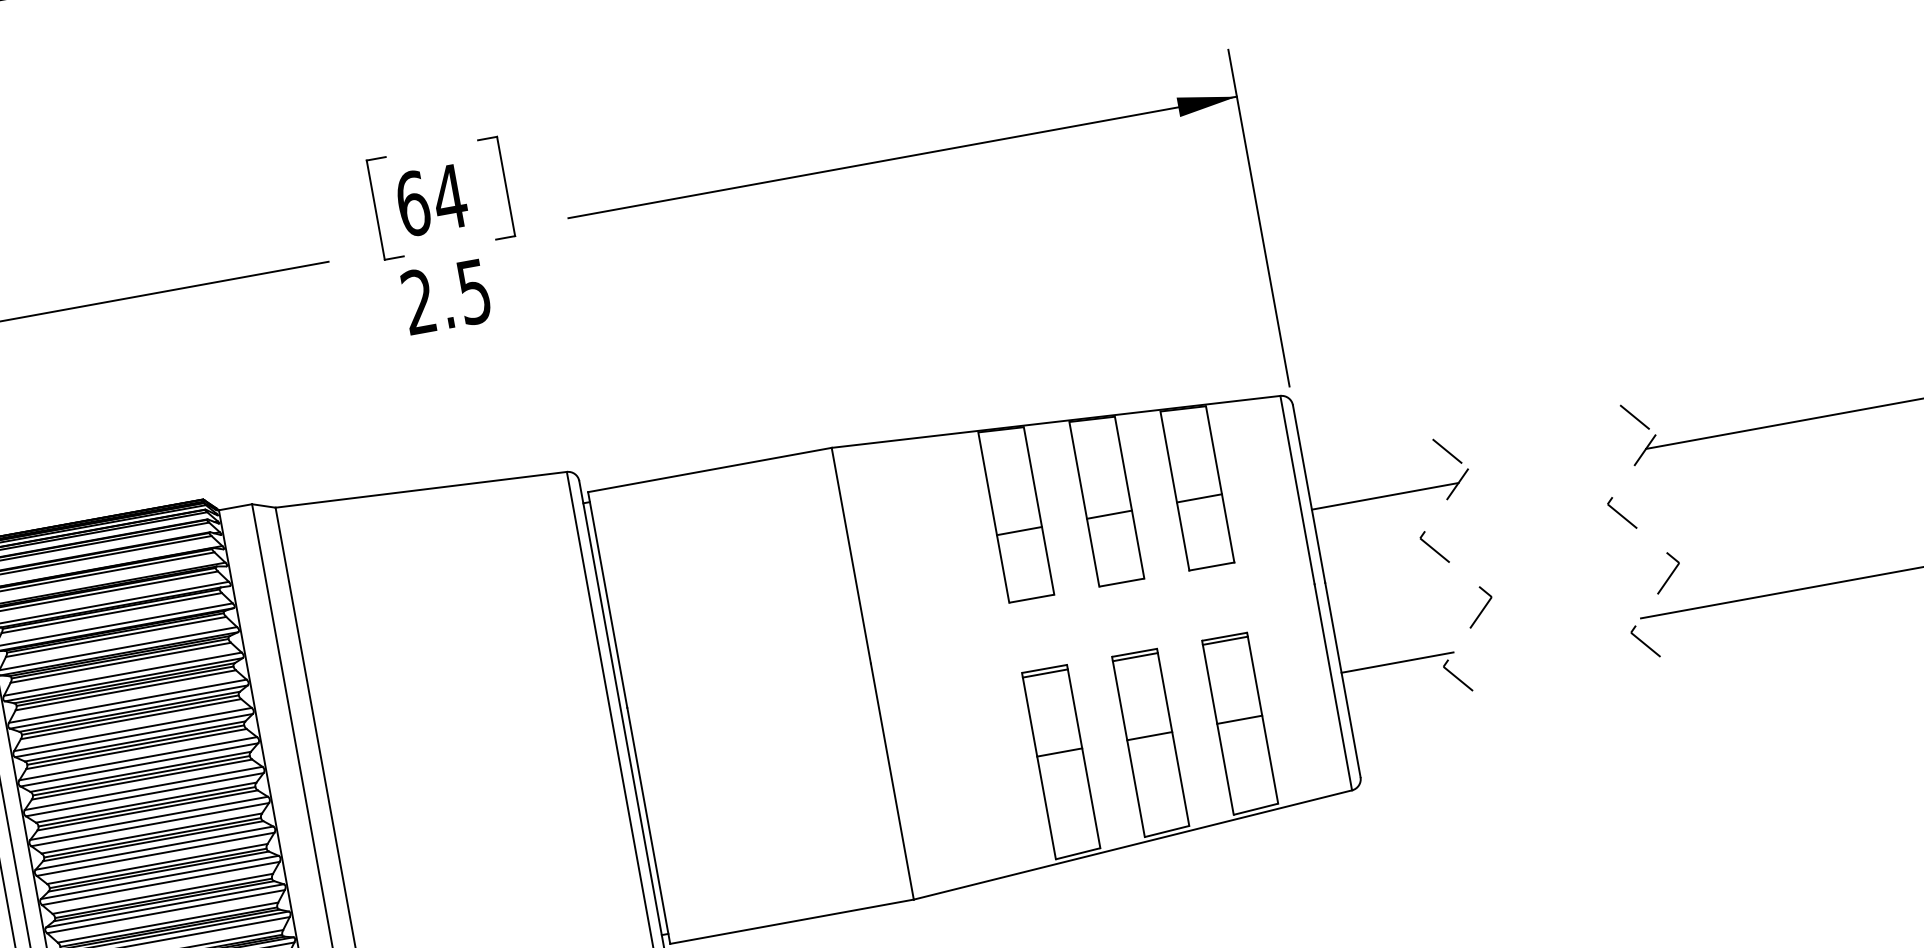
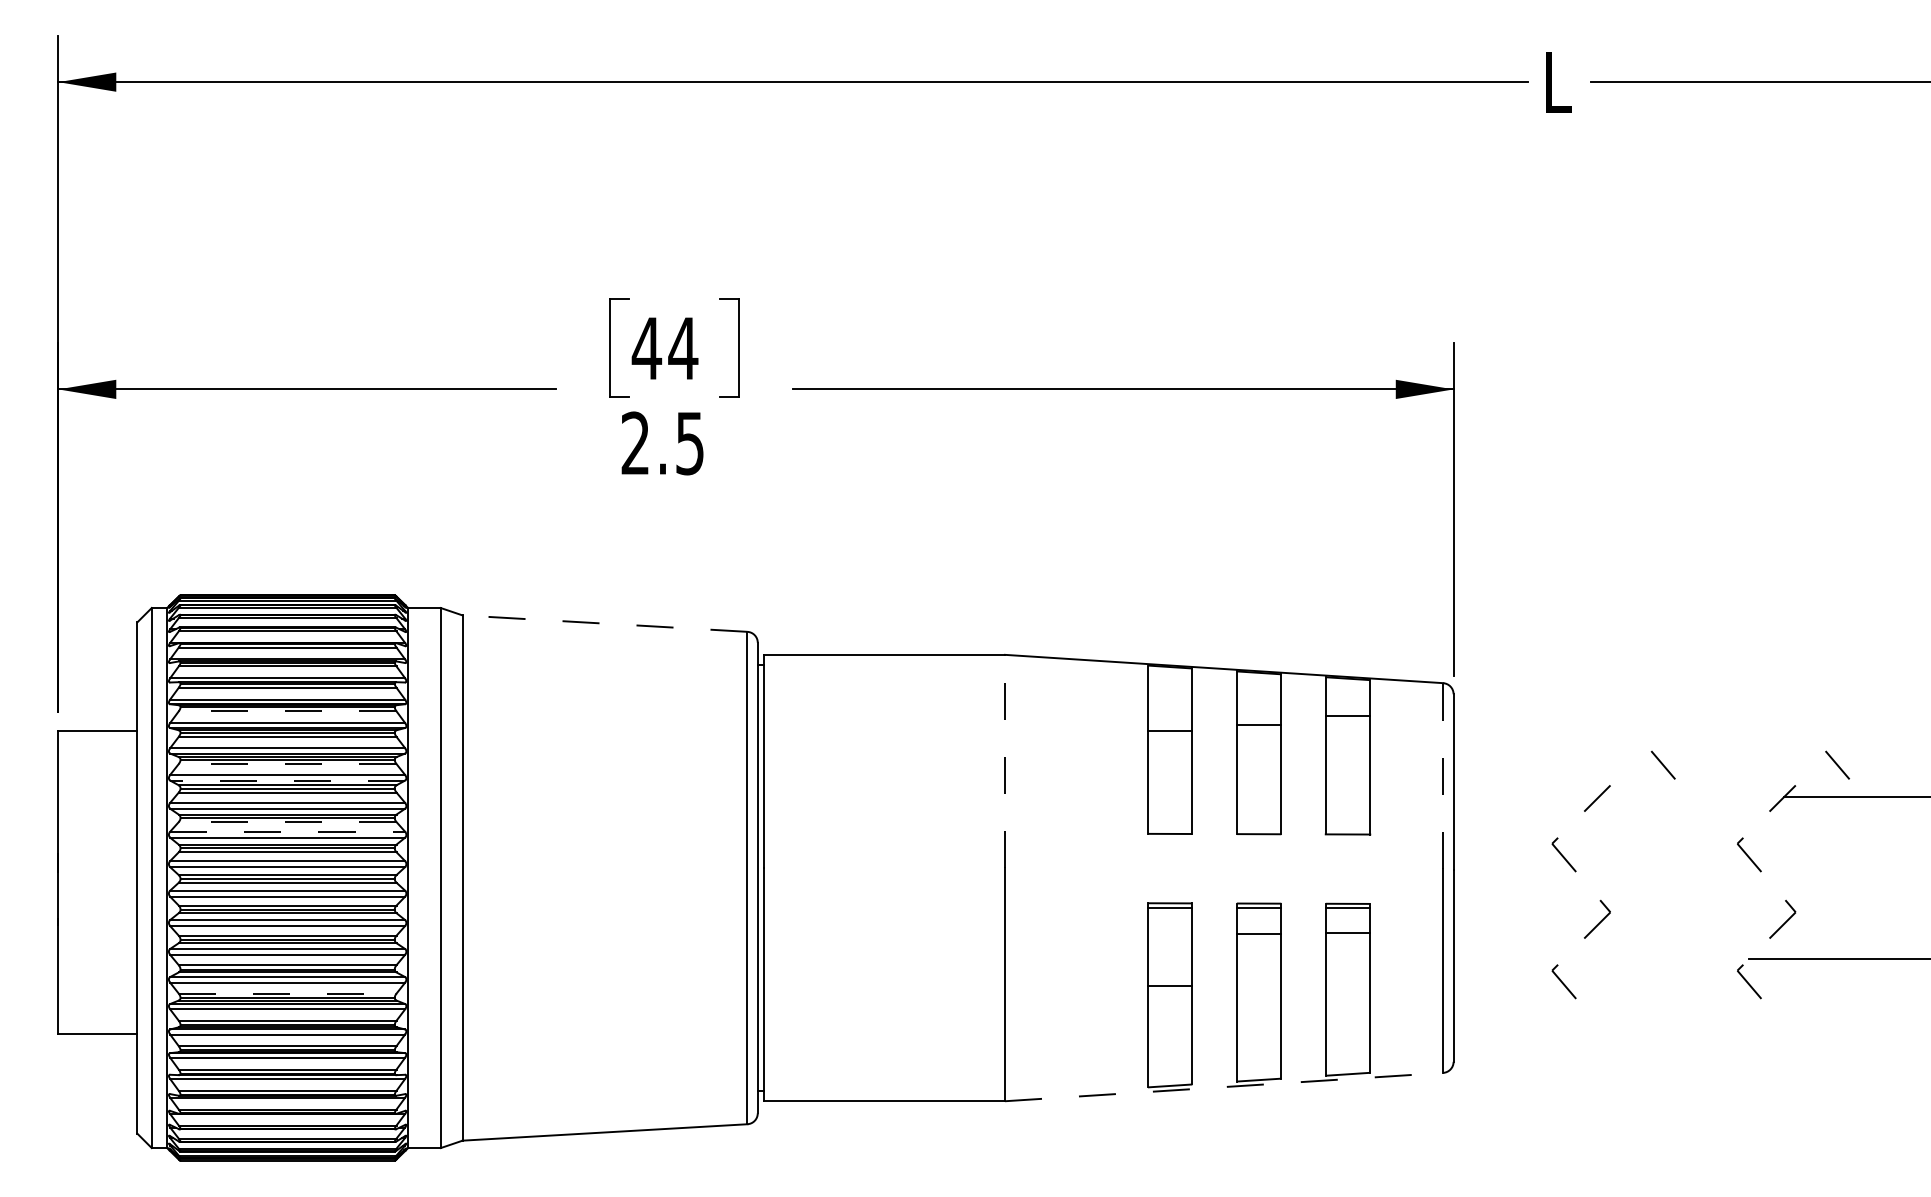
text: (412, 203) -> (646, 348), 64 -> 44
line: (1634, 416) -> (1837, 764), moved
line: (1446, 450) -> (1662, 764), moved
line: (421, 489) -> (605, 623), solid -> dashed
line: (1297, 489) -> (1443, 775), solid -> dashed
line: (1384, 496) -> (1525, 797), removed
line: (1199, 498) -> (1347, 716), moved
line: (1108, 515) -> (1258, 725), moved
line: (1018, 531) -> (1169, 731), moved
line: (851, 555) -> (1005, 761), solid -> dashed
line: (116, 637) -> (287, 711), solid -> dashed
line: (1397, 662) -> (1508, 958), removed
line: (125, 690) -> (287, 764), solid -> dashed
line: (128, 706) -> (287, 780), solid -> dashed
line: (1239, 719) -> (1347, 932), moved
line: (1149, 735) -> (1258, 933), moved
line: (136, 749) -> (287, 822), solid -> dashed
line: (139, 758) -> (288, 831), solid -> dashed
line: (1133, 845) -> (1224, 1087), solid -> dashed
line: (167, 922) -> (287, 993), solid -> dashed

